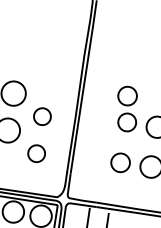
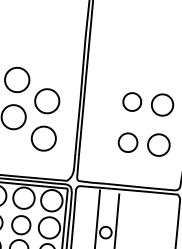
part: (127, 95) -> (130, 75), removed
part: (42, 116) -> (47, 101), size x1.43
part: (36, 153) -> (43, 138), size x1.43

